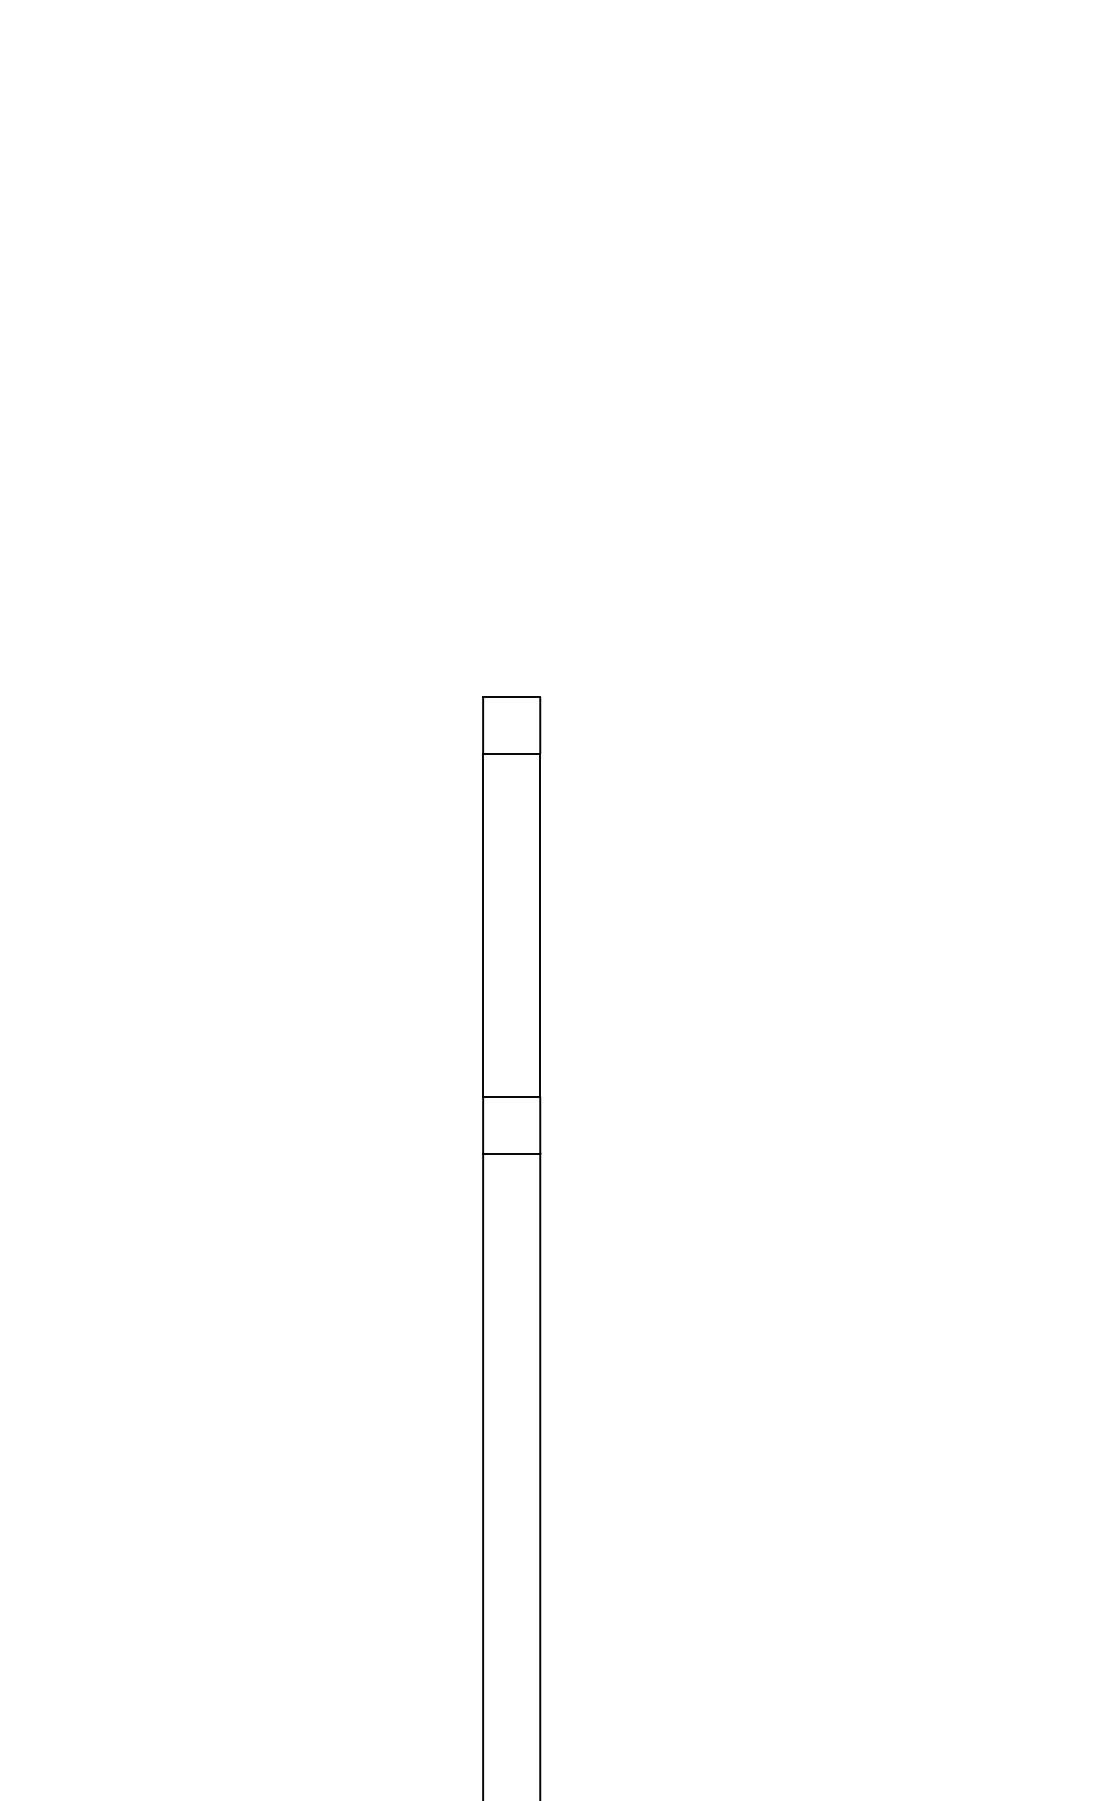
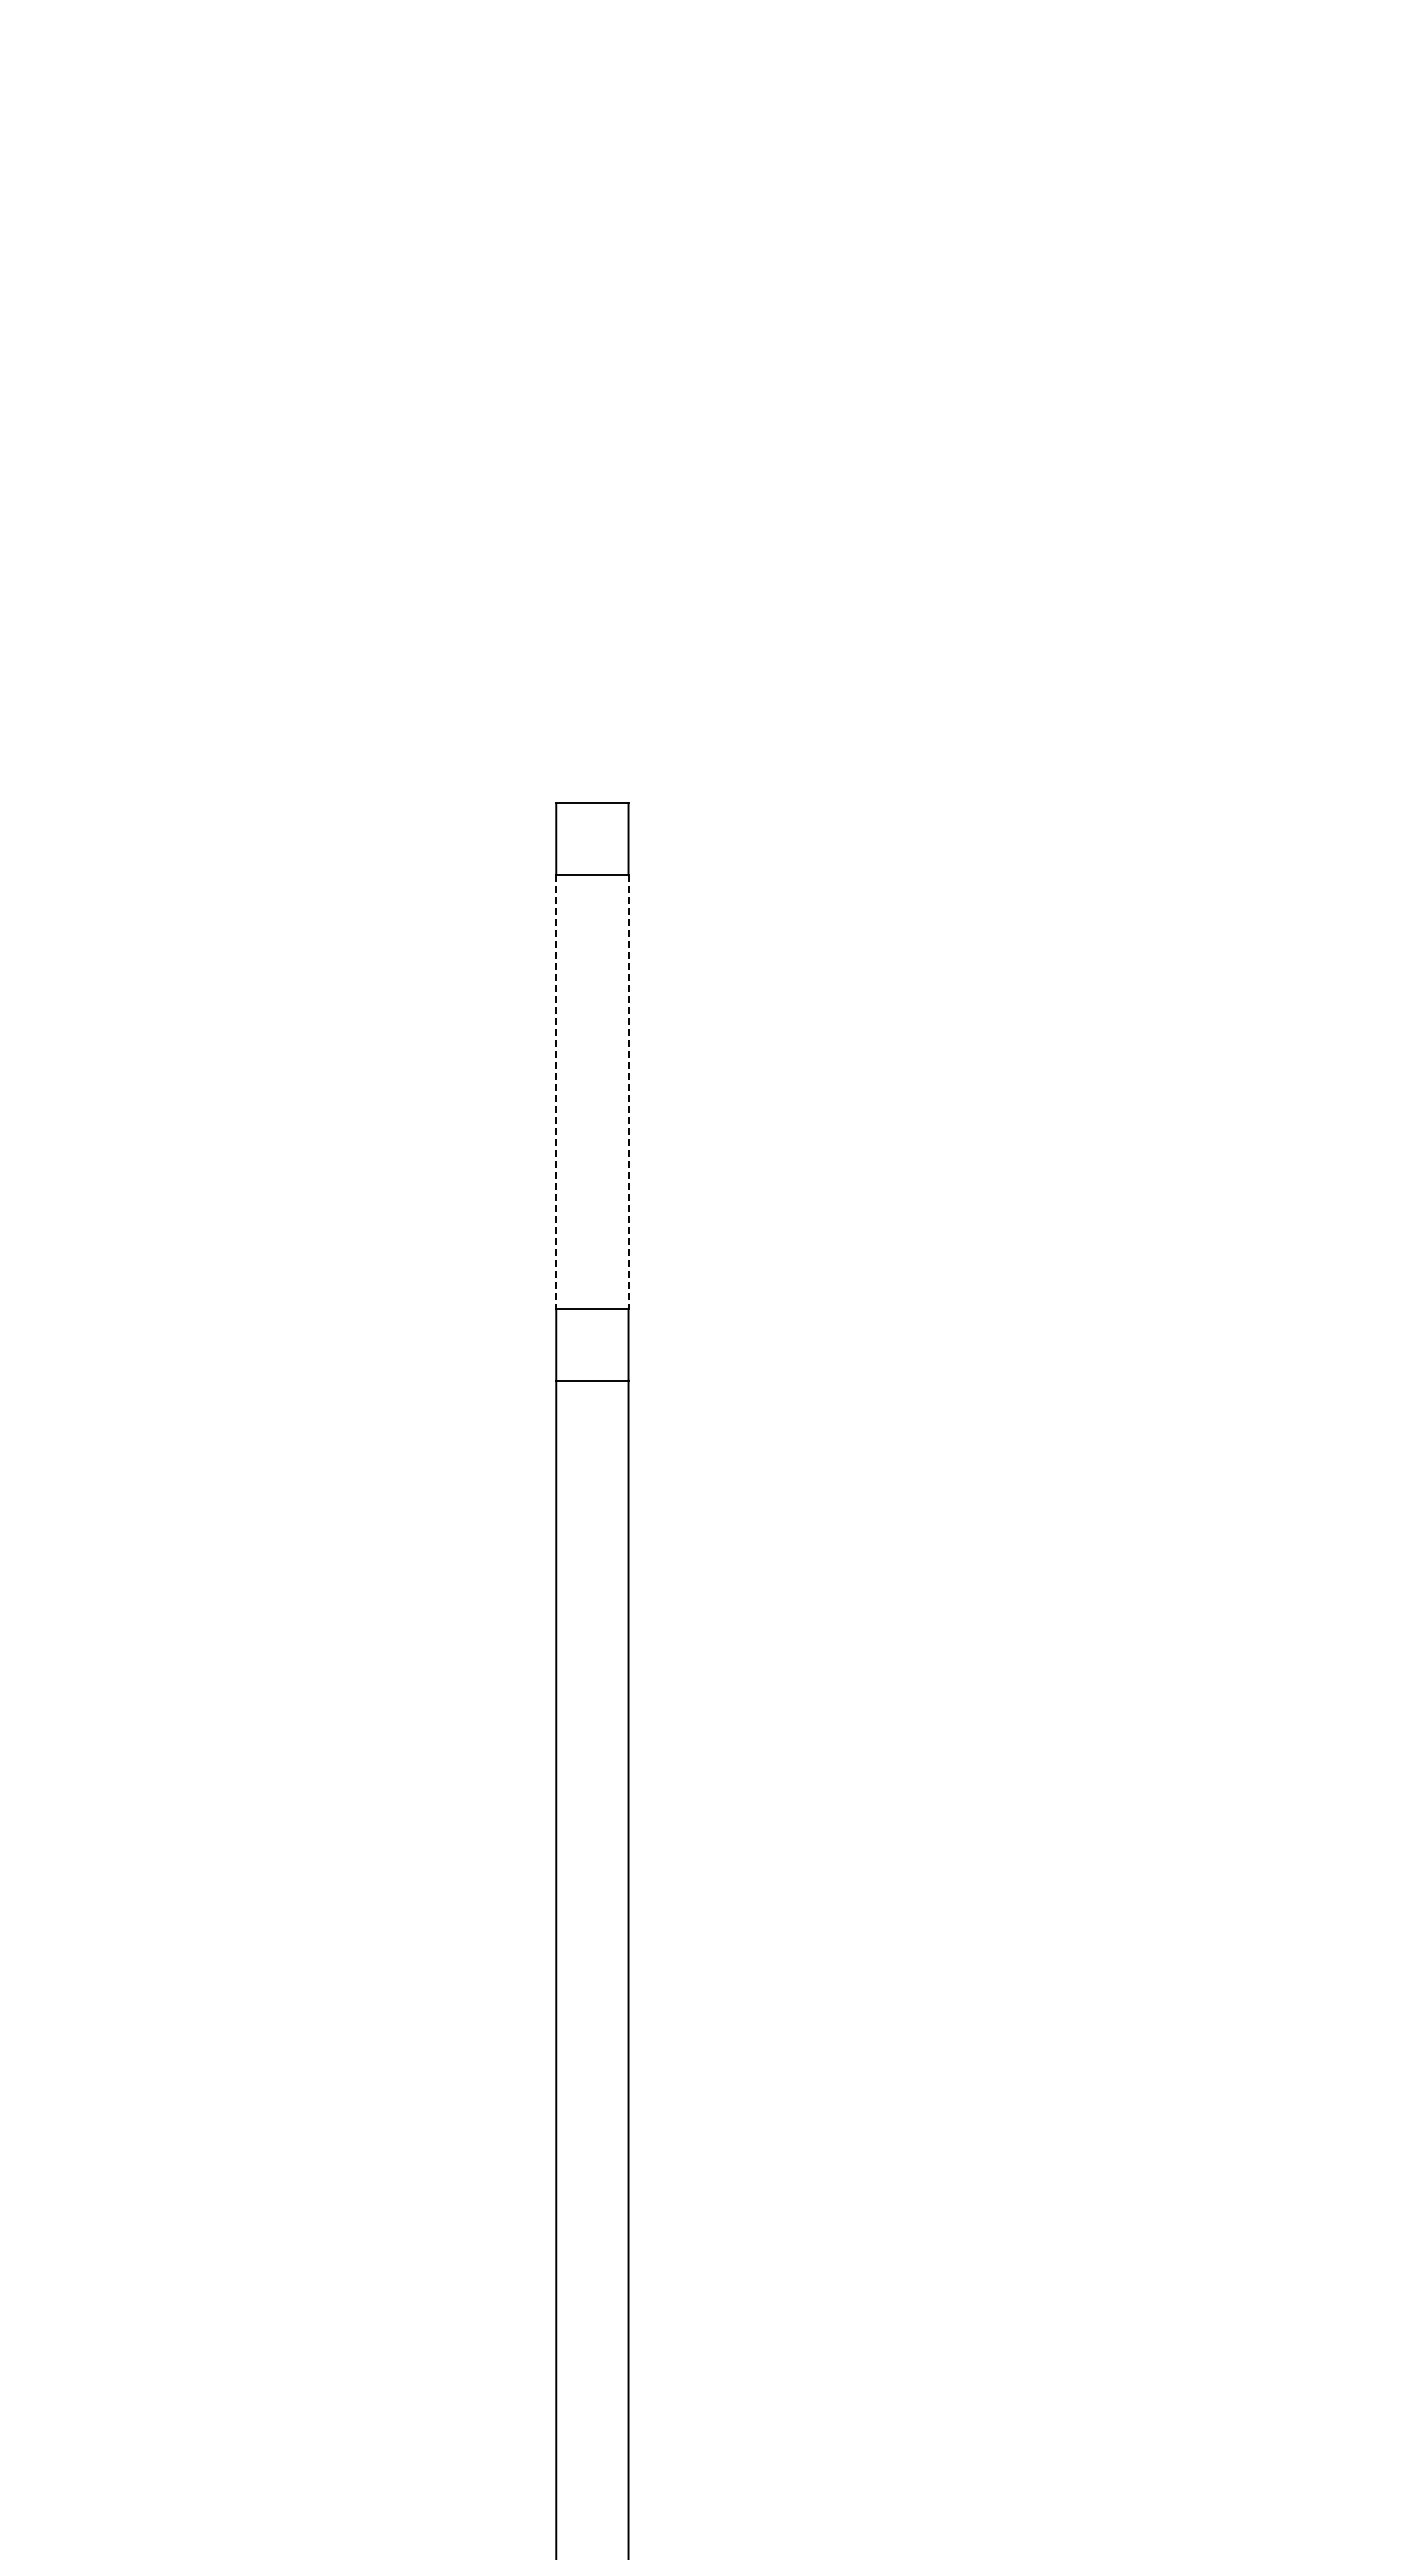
line: (483, 925) -> (556, 1092), solid -> dashed
line: (540, 925) -> (628, 1092), solid -> dashed

